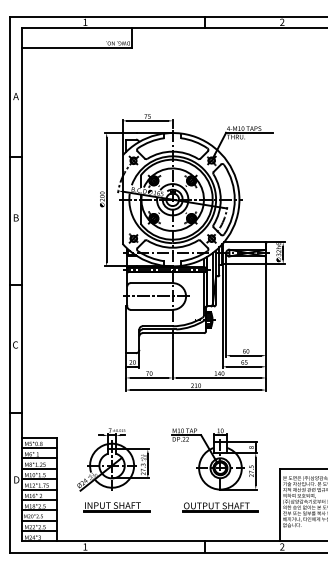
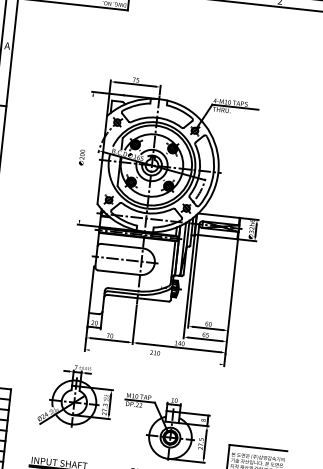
line: (106, 199) -> (86, 158), removed
line: (195, 390) -> (154, 357), removed
part: (113, 459) -> (76, 396), moved

